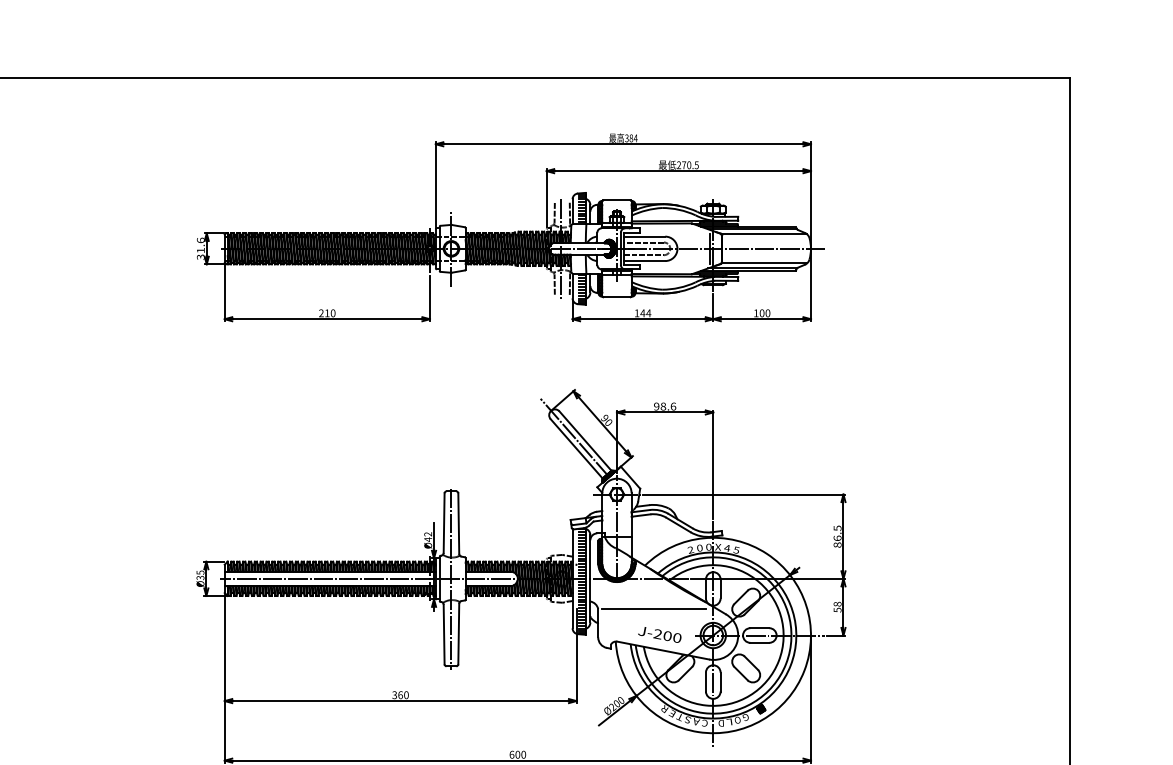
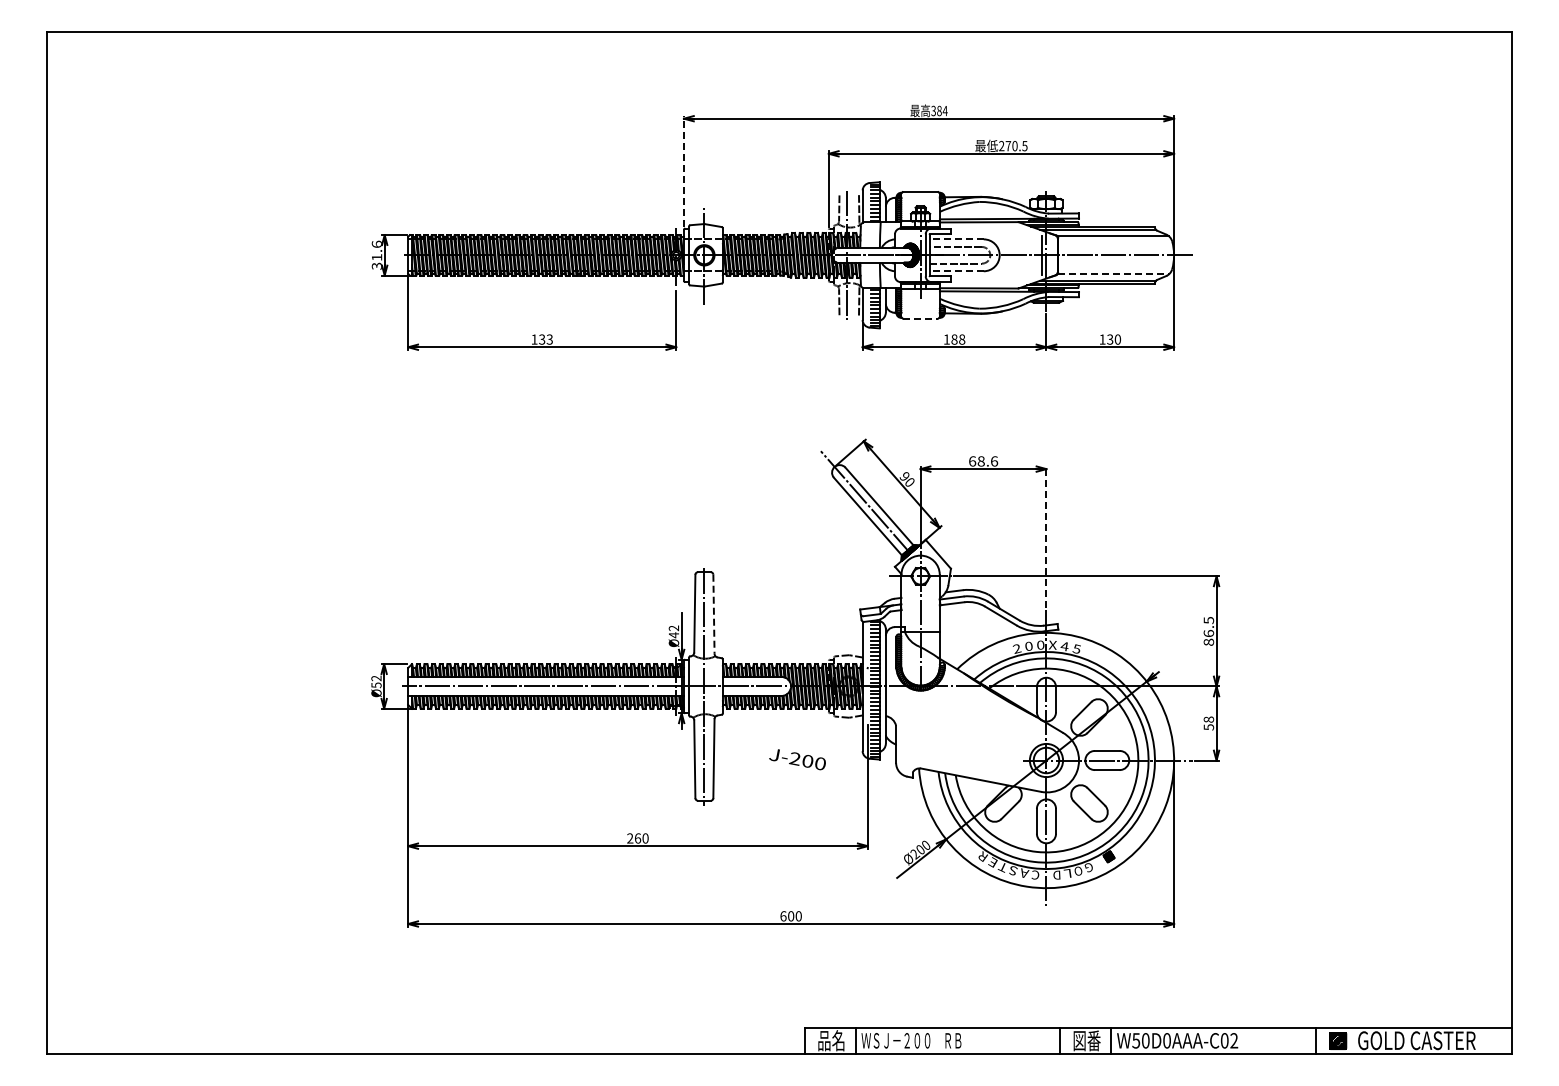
line: (435, 184) -> (683, 171), solid -> dashed
line: (644, 236) -> (956, 239), solid -> dashed
line: (644, 261) -> (956, 271), solid -> dashed
line: (764, 263) -> (1113, 274), solid -> dashed
line: (616, 297) -> (920, 318), solid -> dashed
text: (326, 313) -> (541, 339), 210 -> 133
text: (645, 313) -> (958, 339), 144 -> 188
text: (762, 313) -> (1110, 339), 100 -> 130
text: (656, 406) -> (972, 461), 98.6 -> 68.6
line: (713, 464) -> (1046, 537), solid -> dashed
line: (458, 523) -> (713, 614), solid -> dashed
text: (200, 575) -> (376, 681), Ø35 -> Ø52
line: (653, 608) -> (968, 725), removed
text: (659, 634) -> (797, 759), moved
text: (394, 695) -> (630, 838), 360 -> 260

